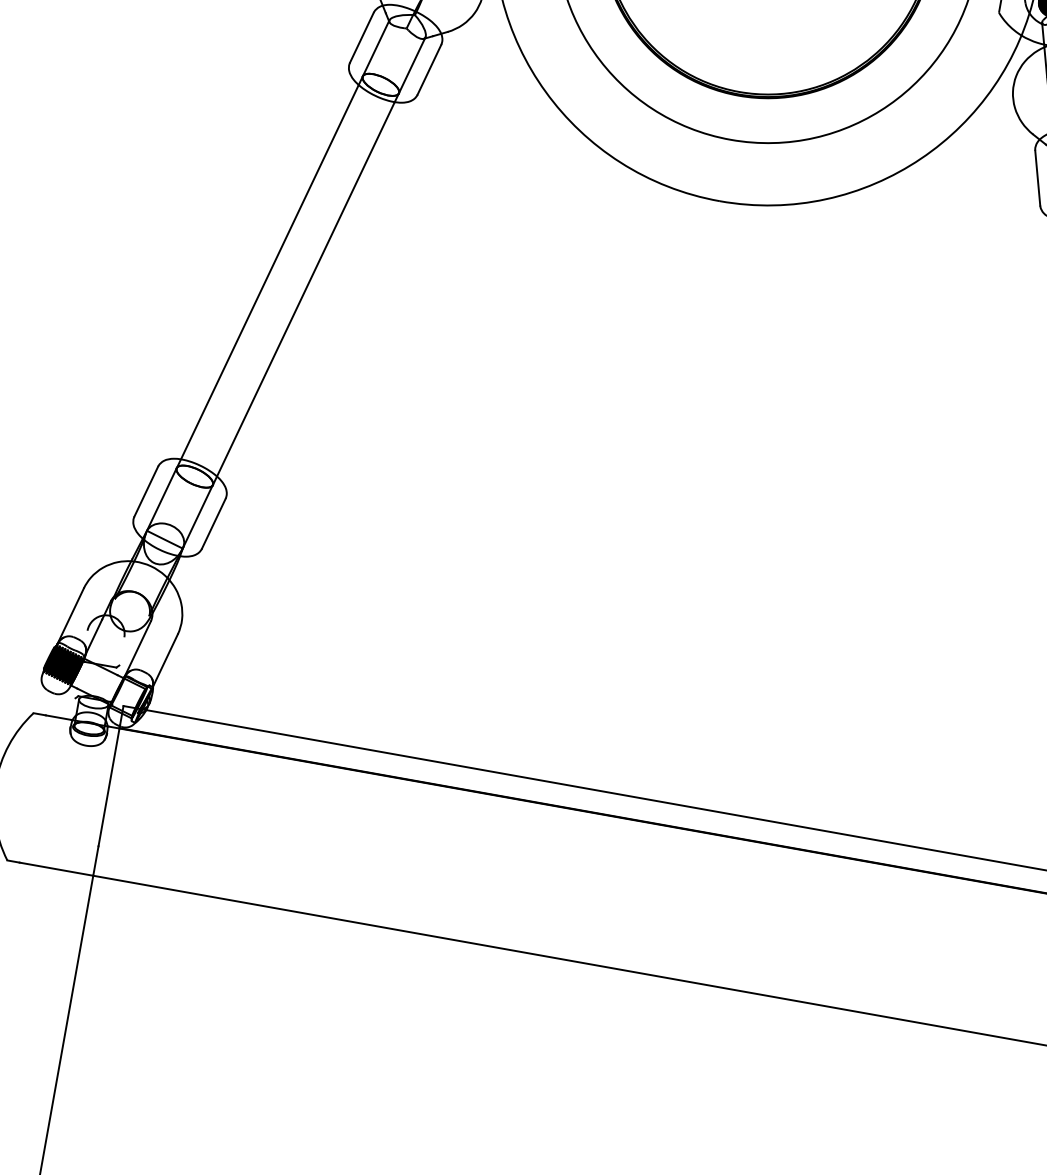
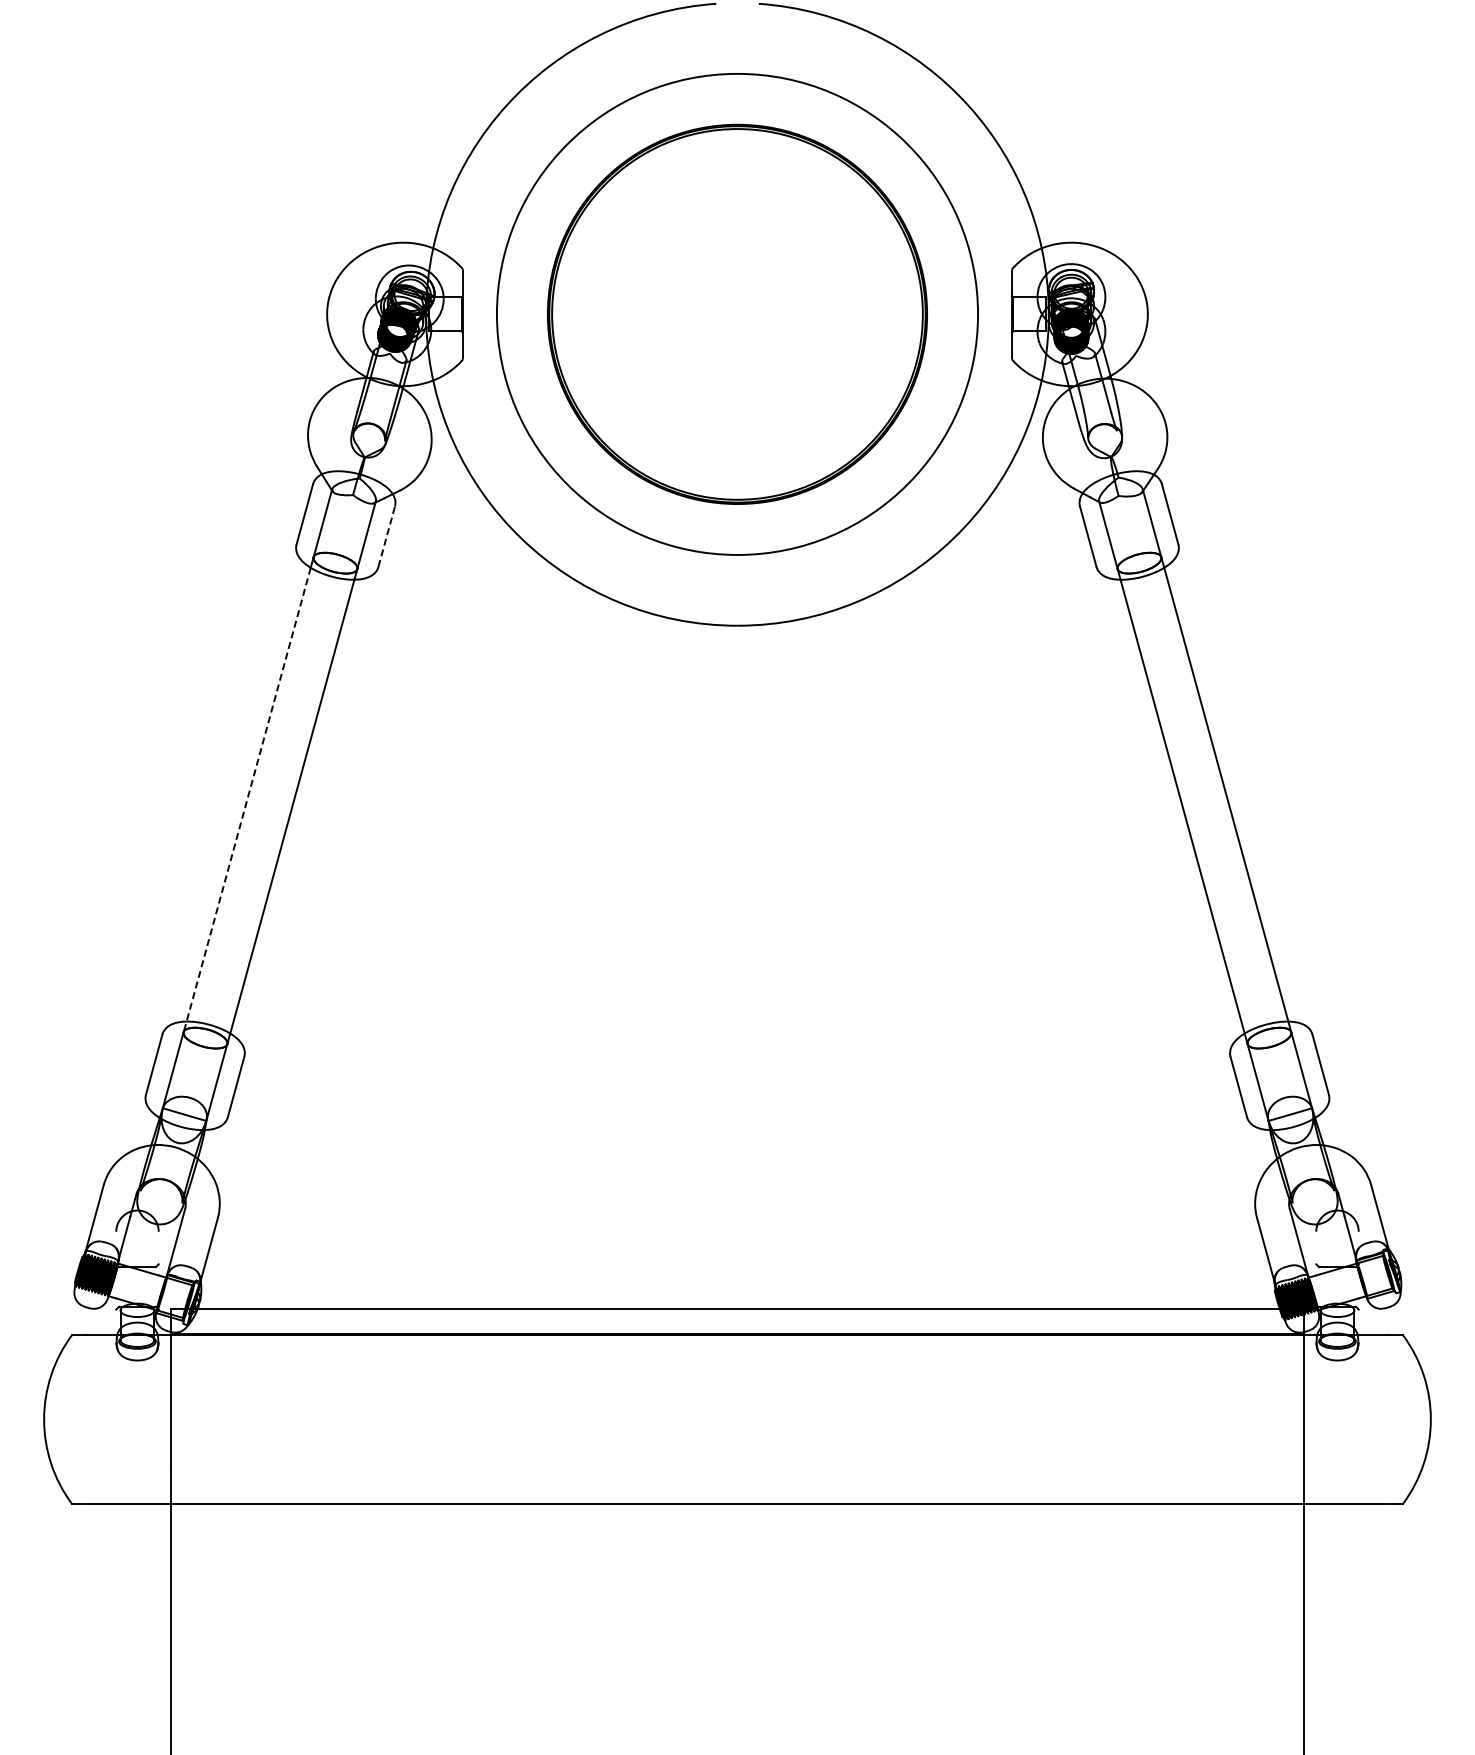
line: (429, 69) -> (386, 536), solid -> dashed
line: (267, 277) -> (247, 800), solid -> dashed

